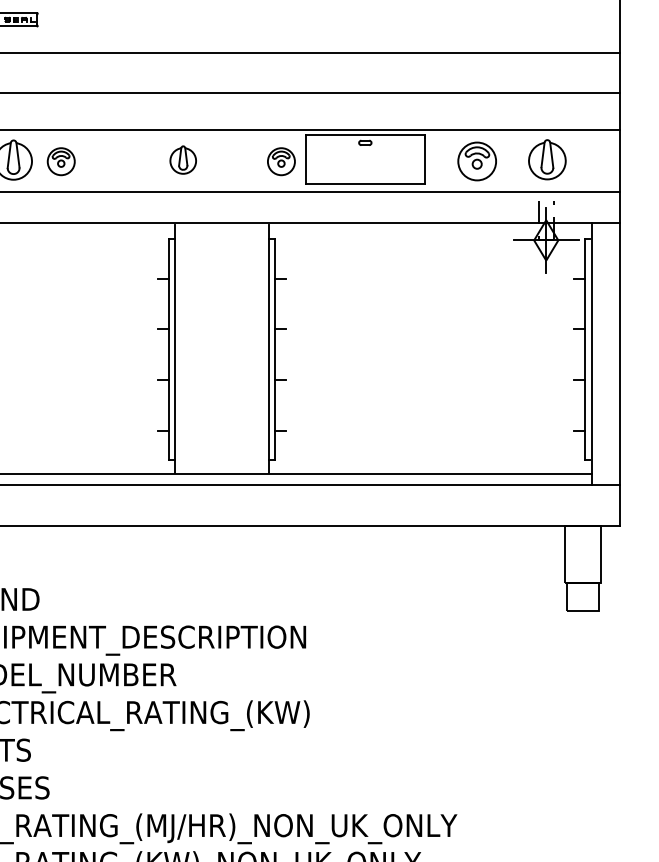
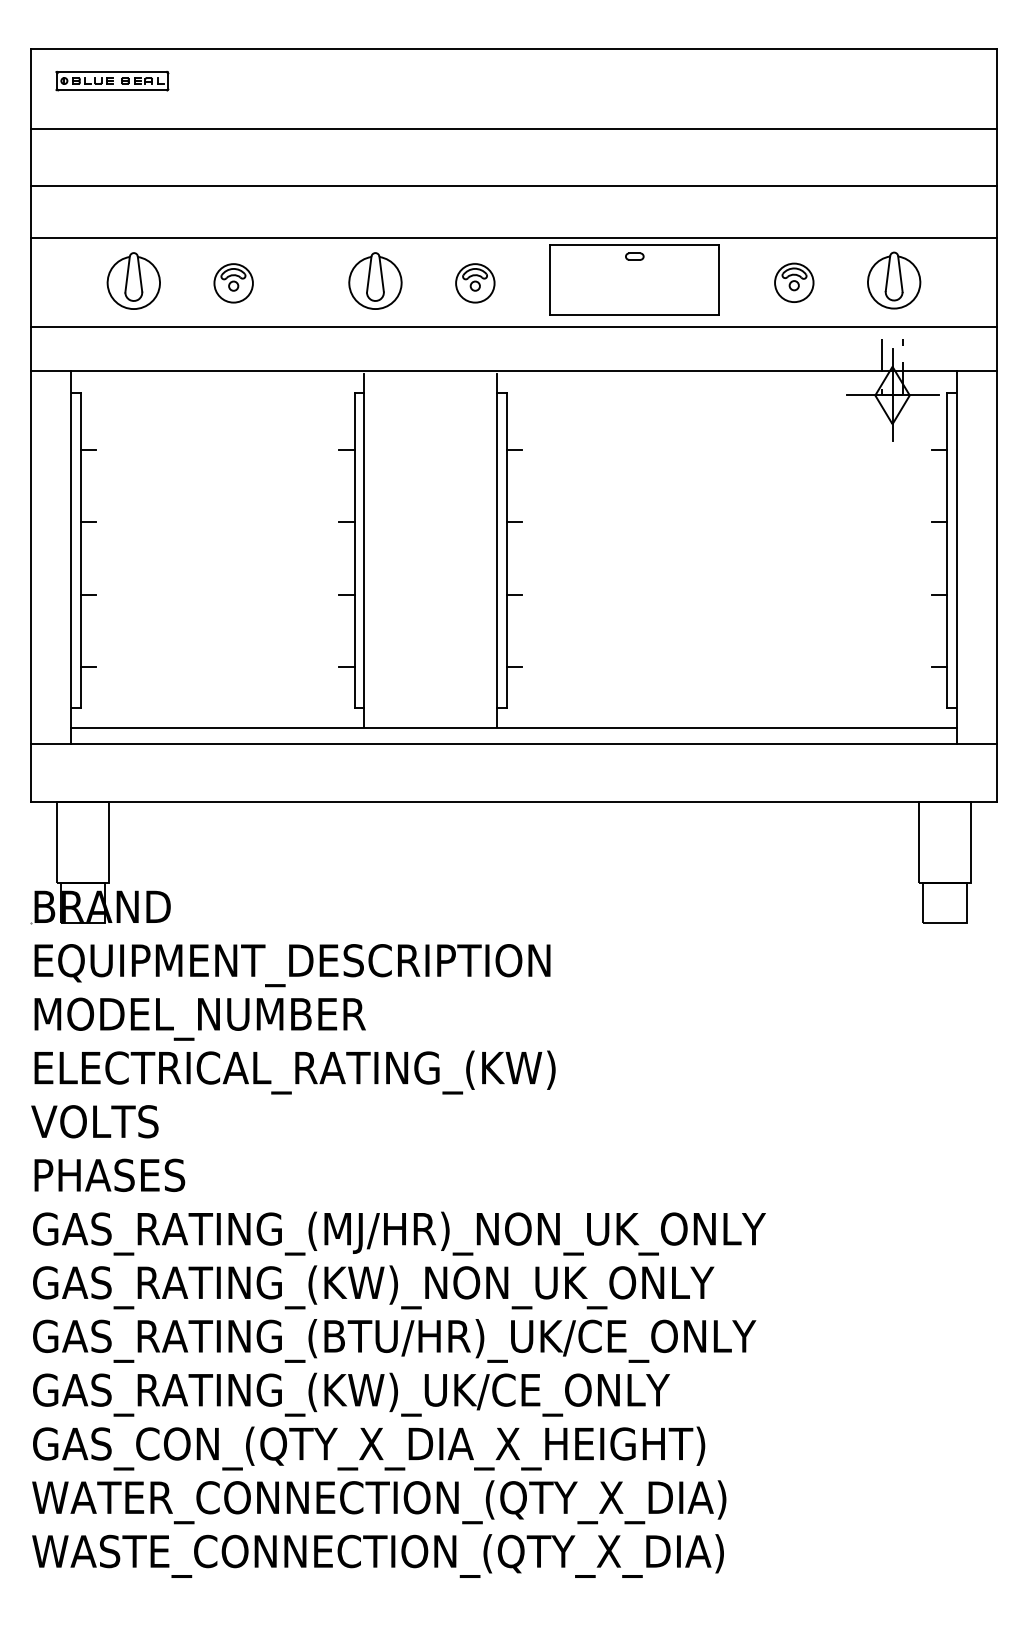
part: (183, 159) -> (375, 280), size x1.43
part: (61, 161) -> (233, 283), moved
part: (281, 161) -> (475, 283), moved
part: (477, 161) -> (794, 282), size x0.71

